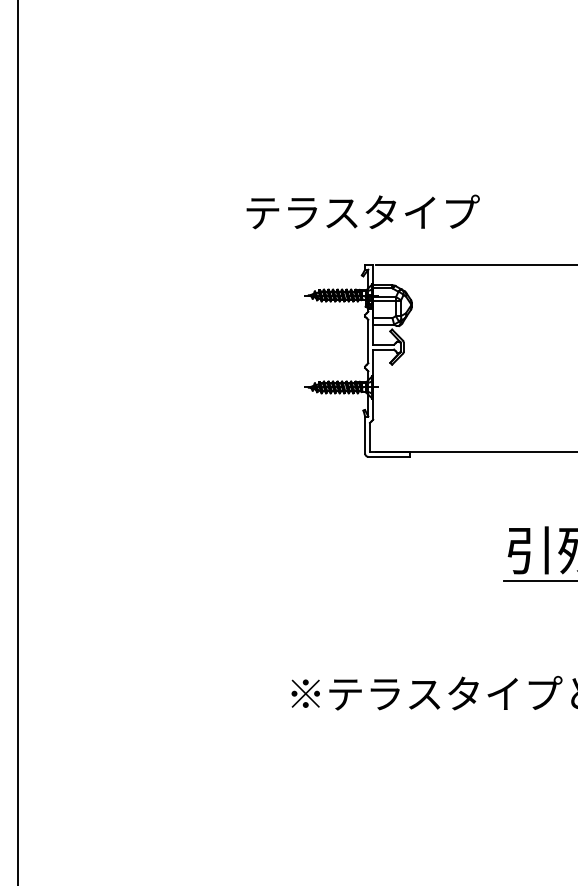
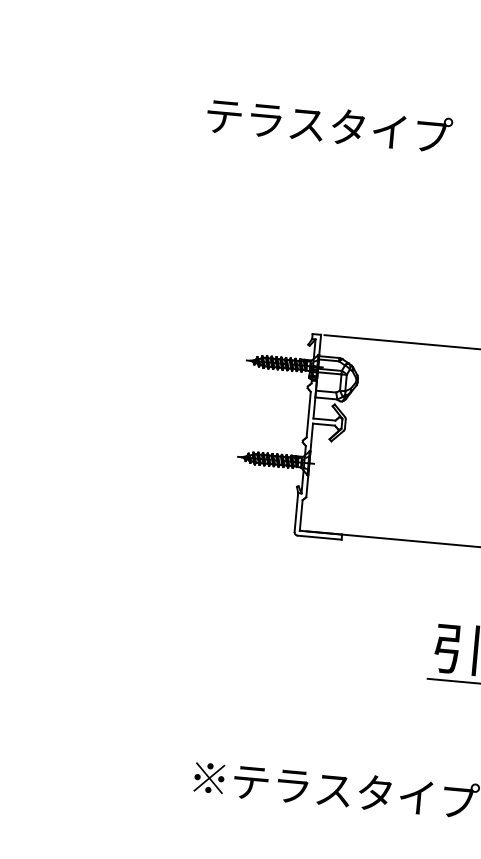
text: (362, 211) -> (328, 124), moved

